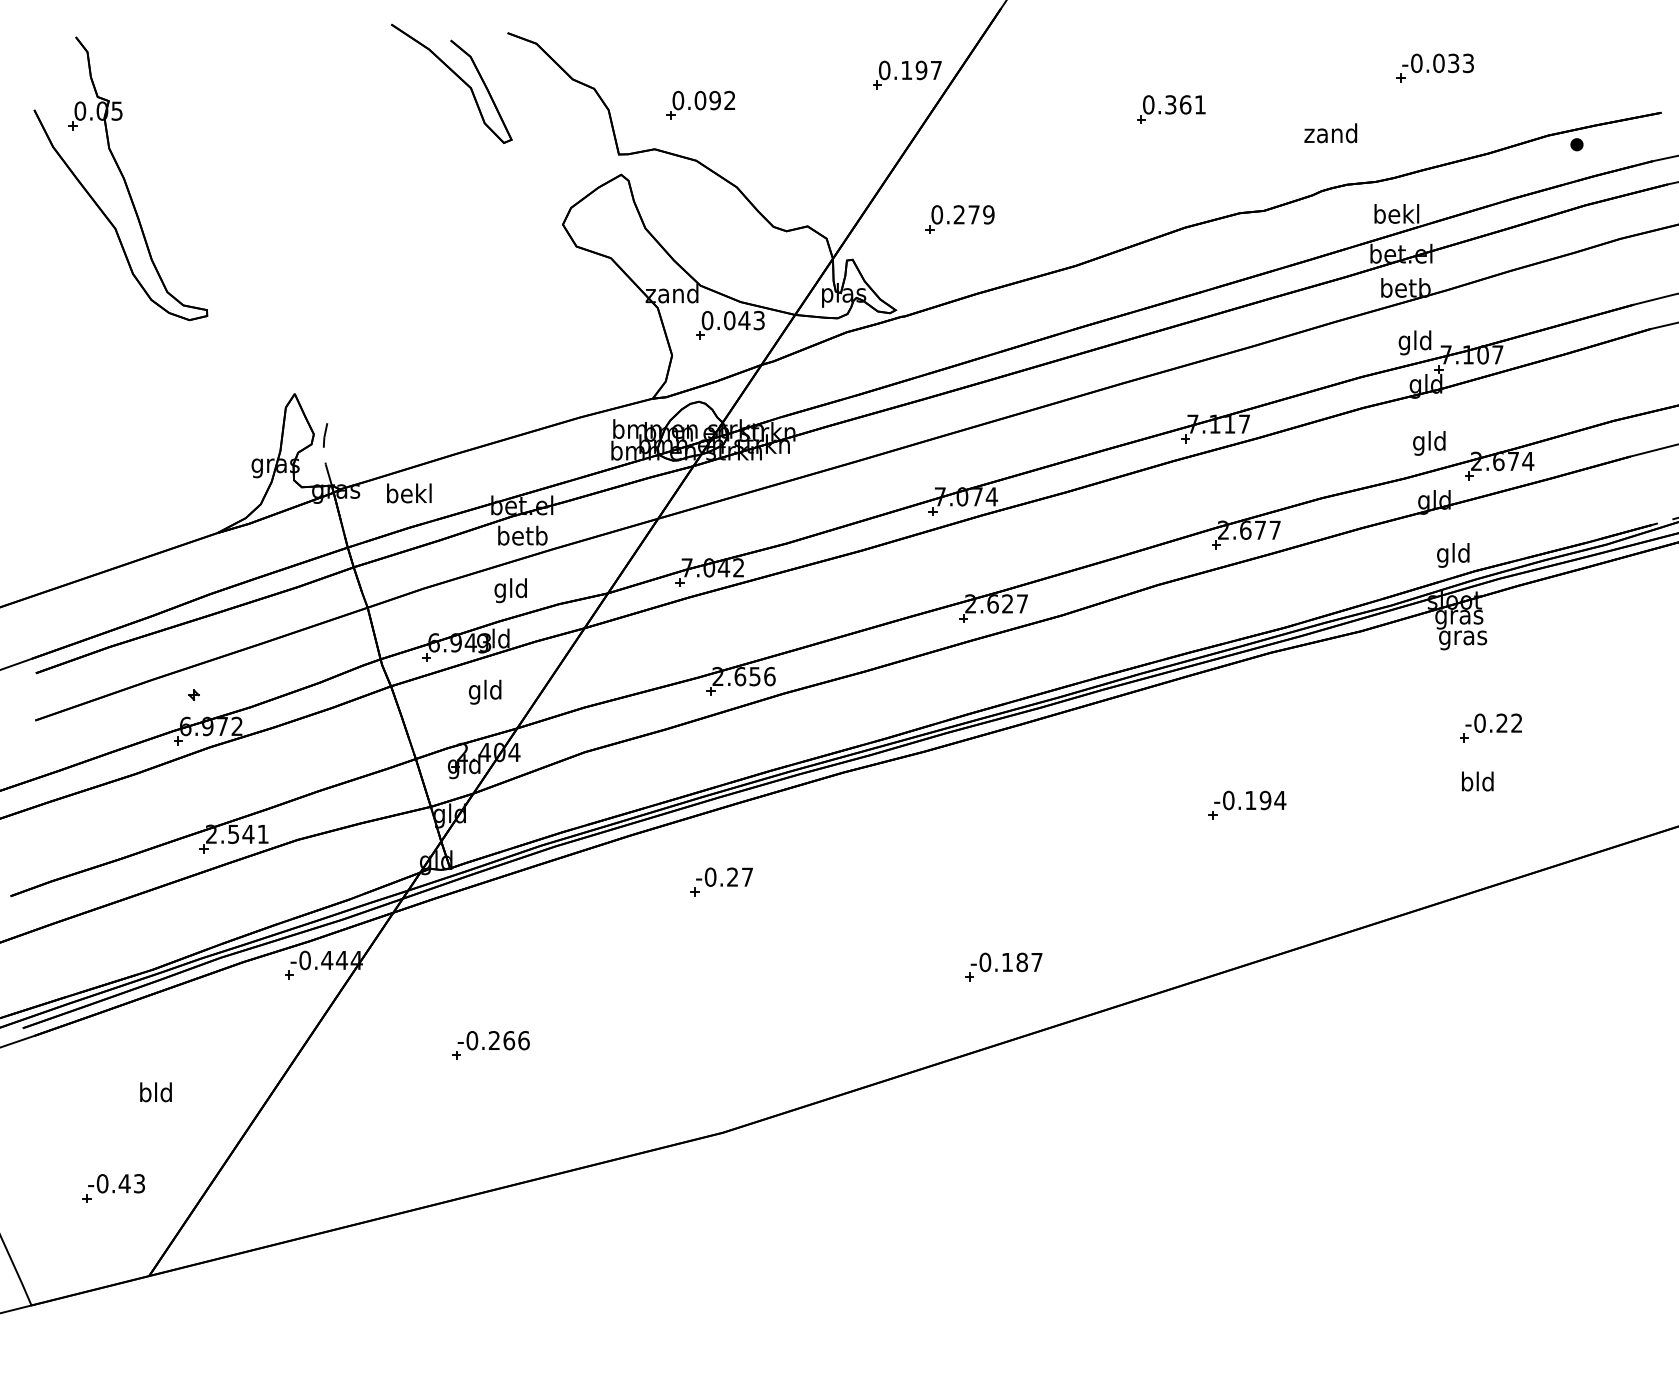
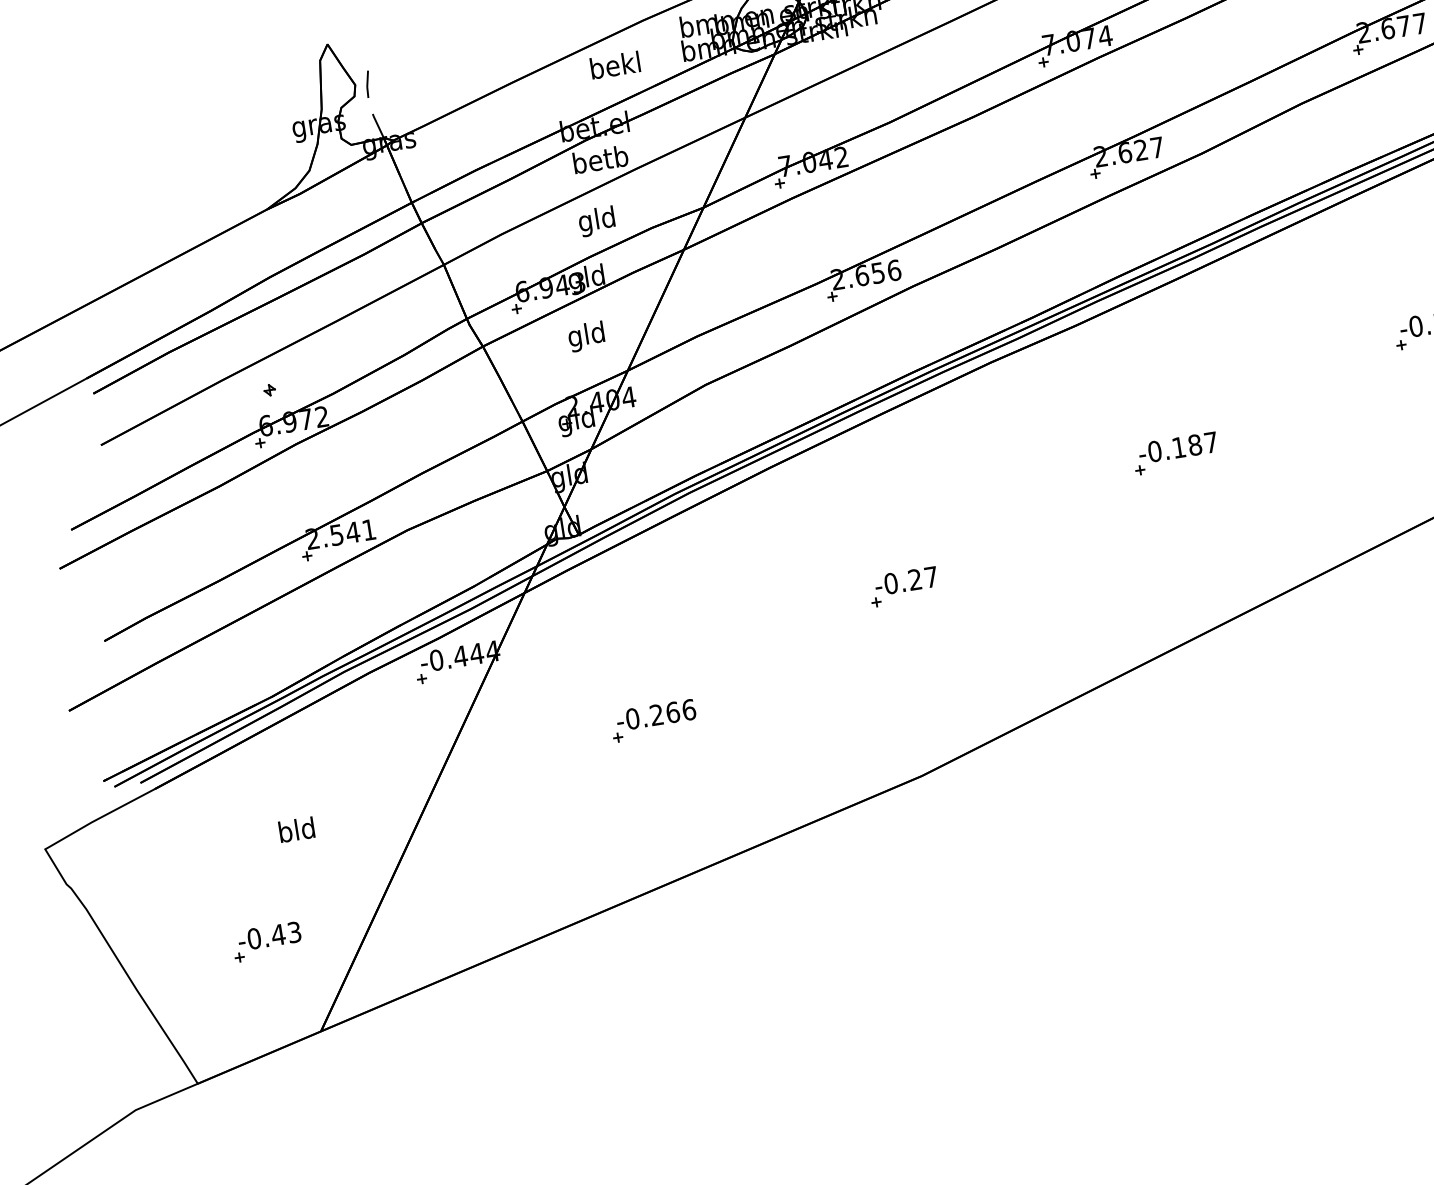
text: (409, 493) -> (615, 65), moved
part: (721, 881) -> (903, 586), moved
part: (1003, 966) -> (1175, 452), moved

